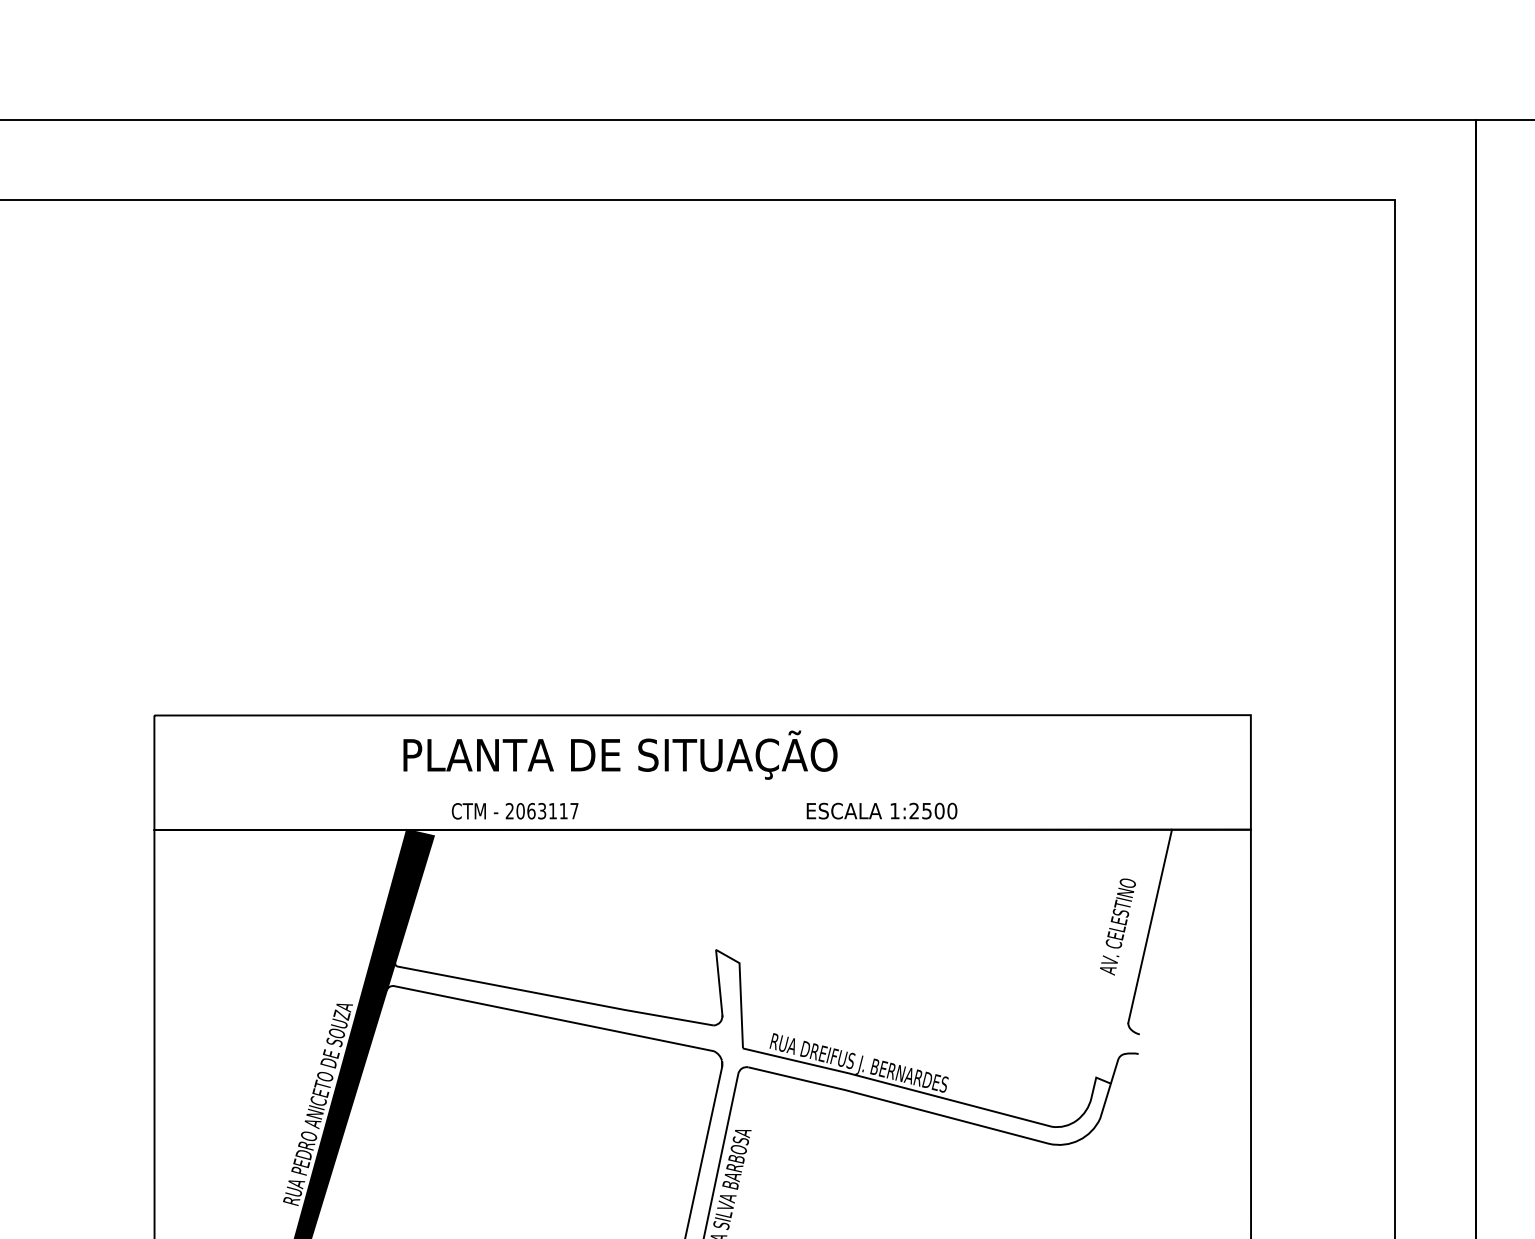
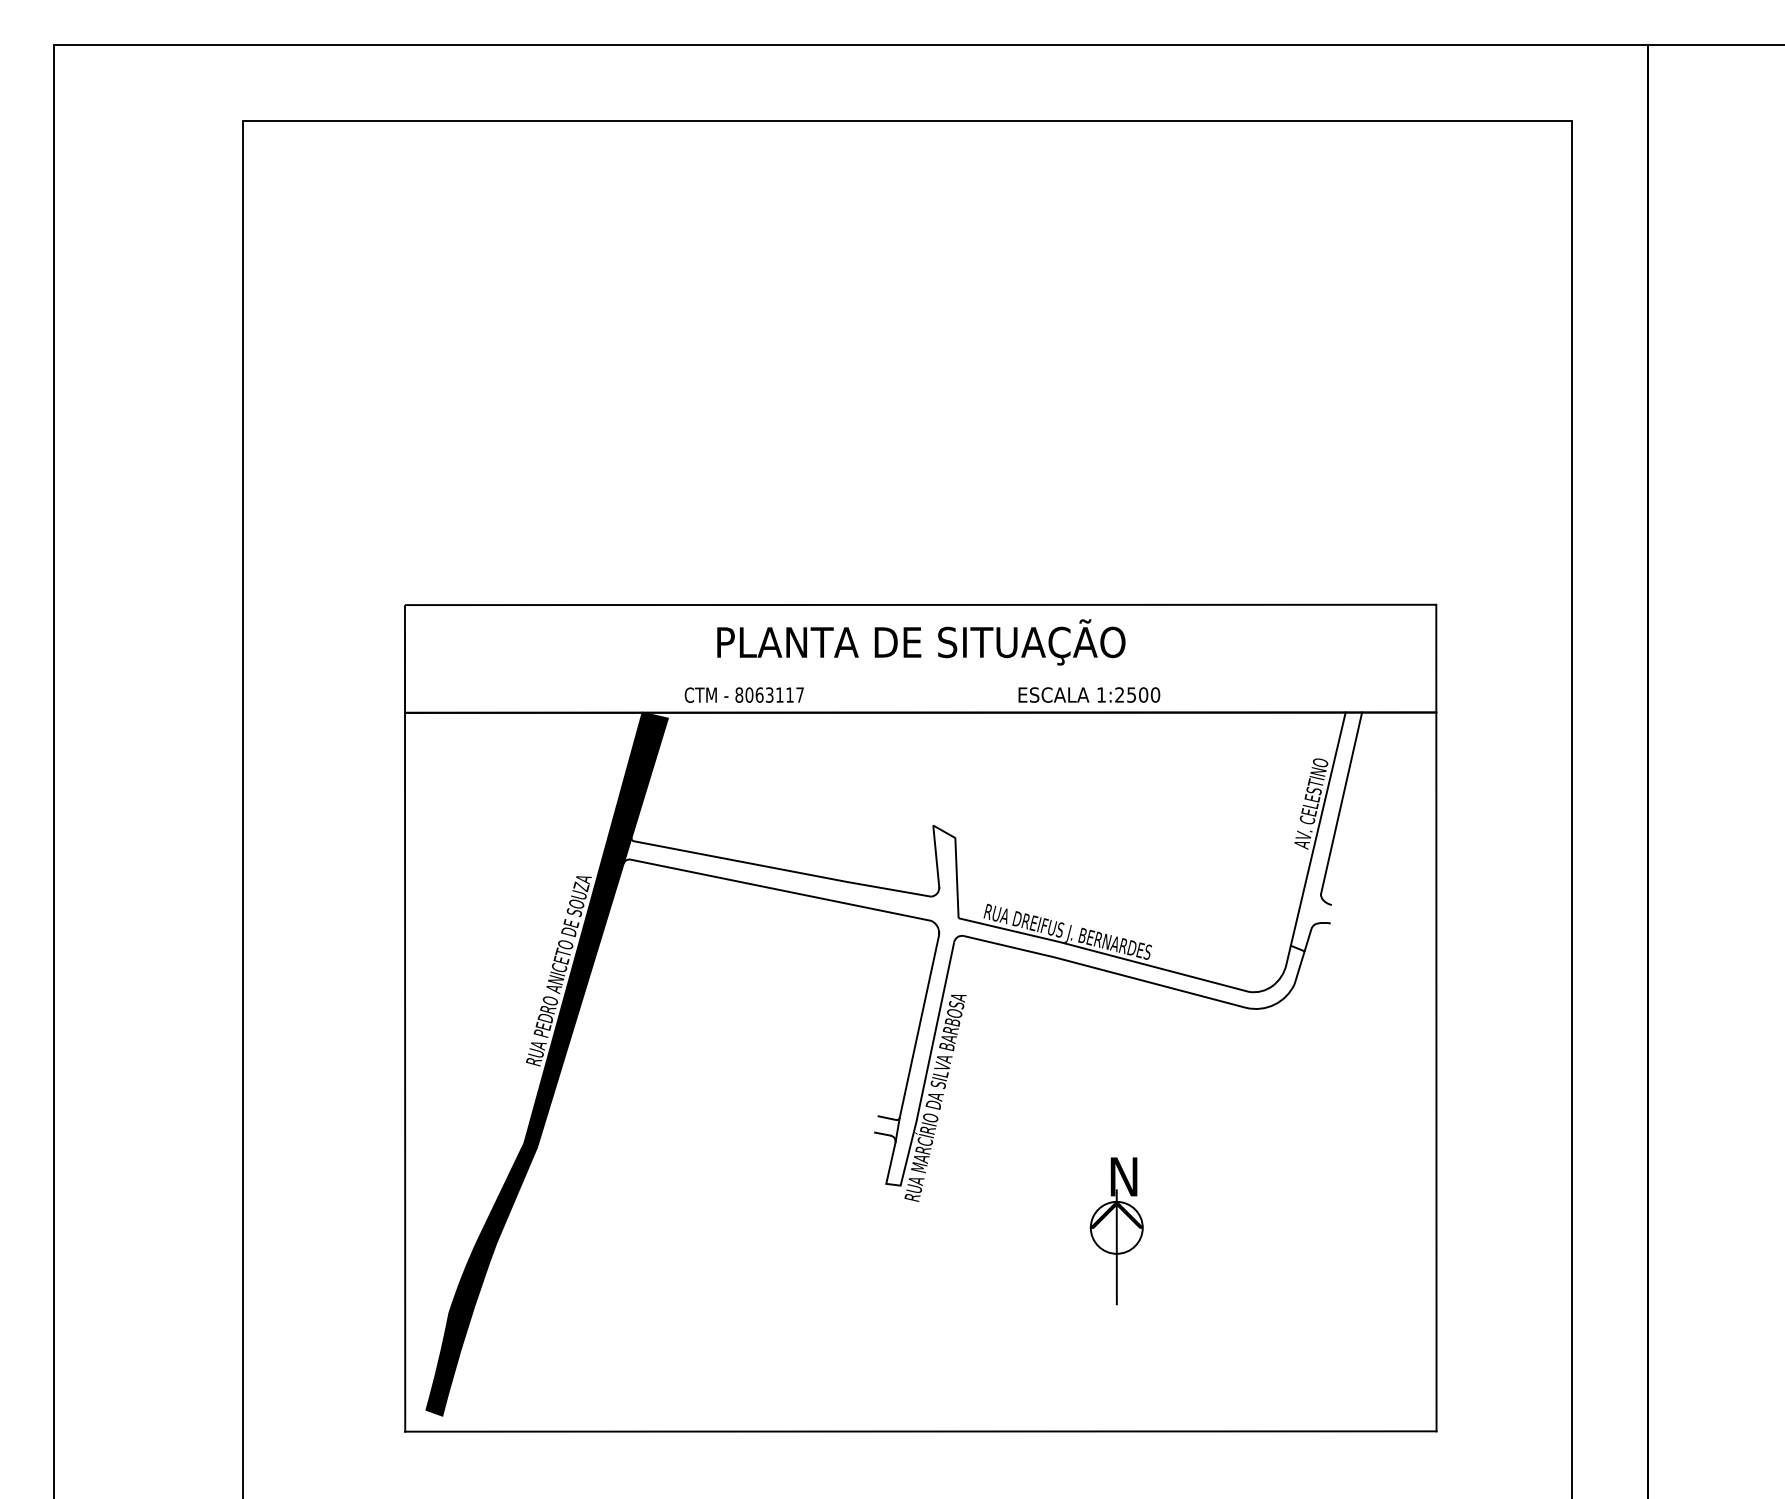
text: (620, 755) -> (921, 642), moved
text: (510, 810) -> (739, 694), 2063117 -> 8063117
line: (1124, 953) -> (1317, 828), added

